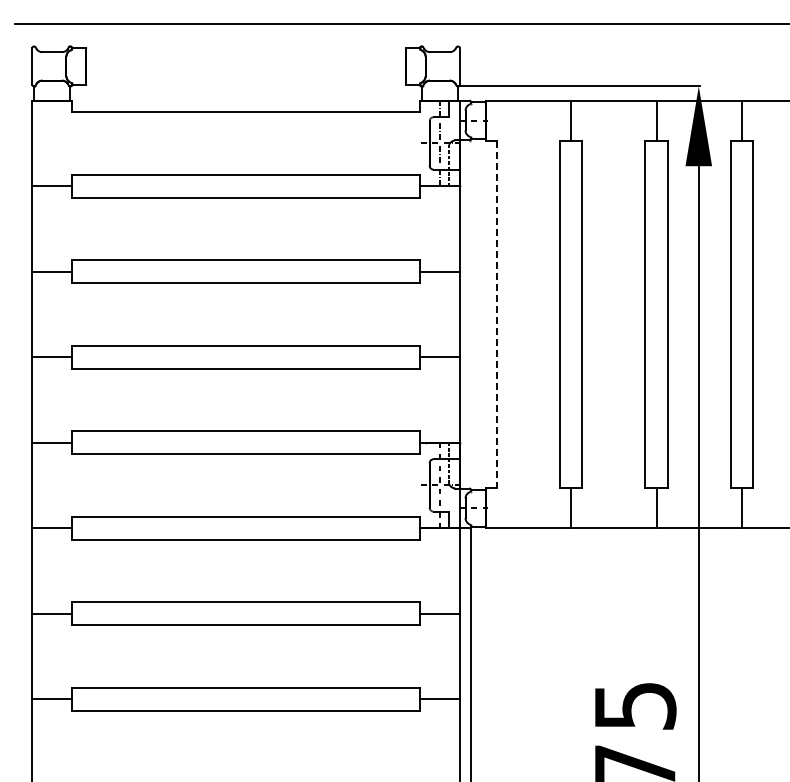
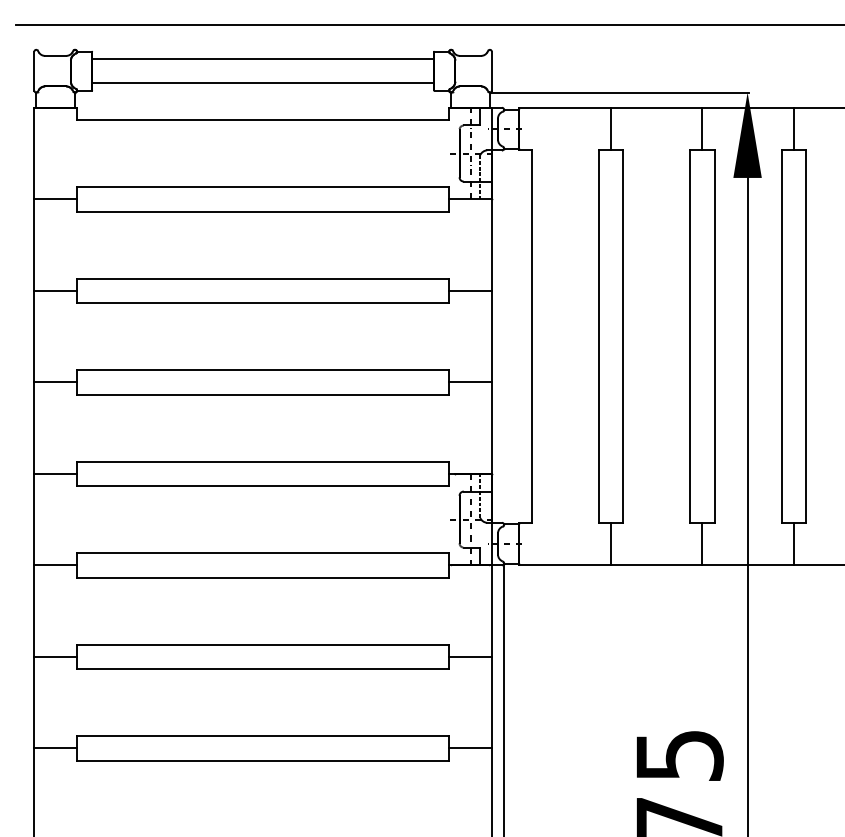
line: (245, 55) -> (262, 59), added
line: (245, 77) -> (262, 83), added
line: (496, 314) -> (531, 336), dashed -> solid

